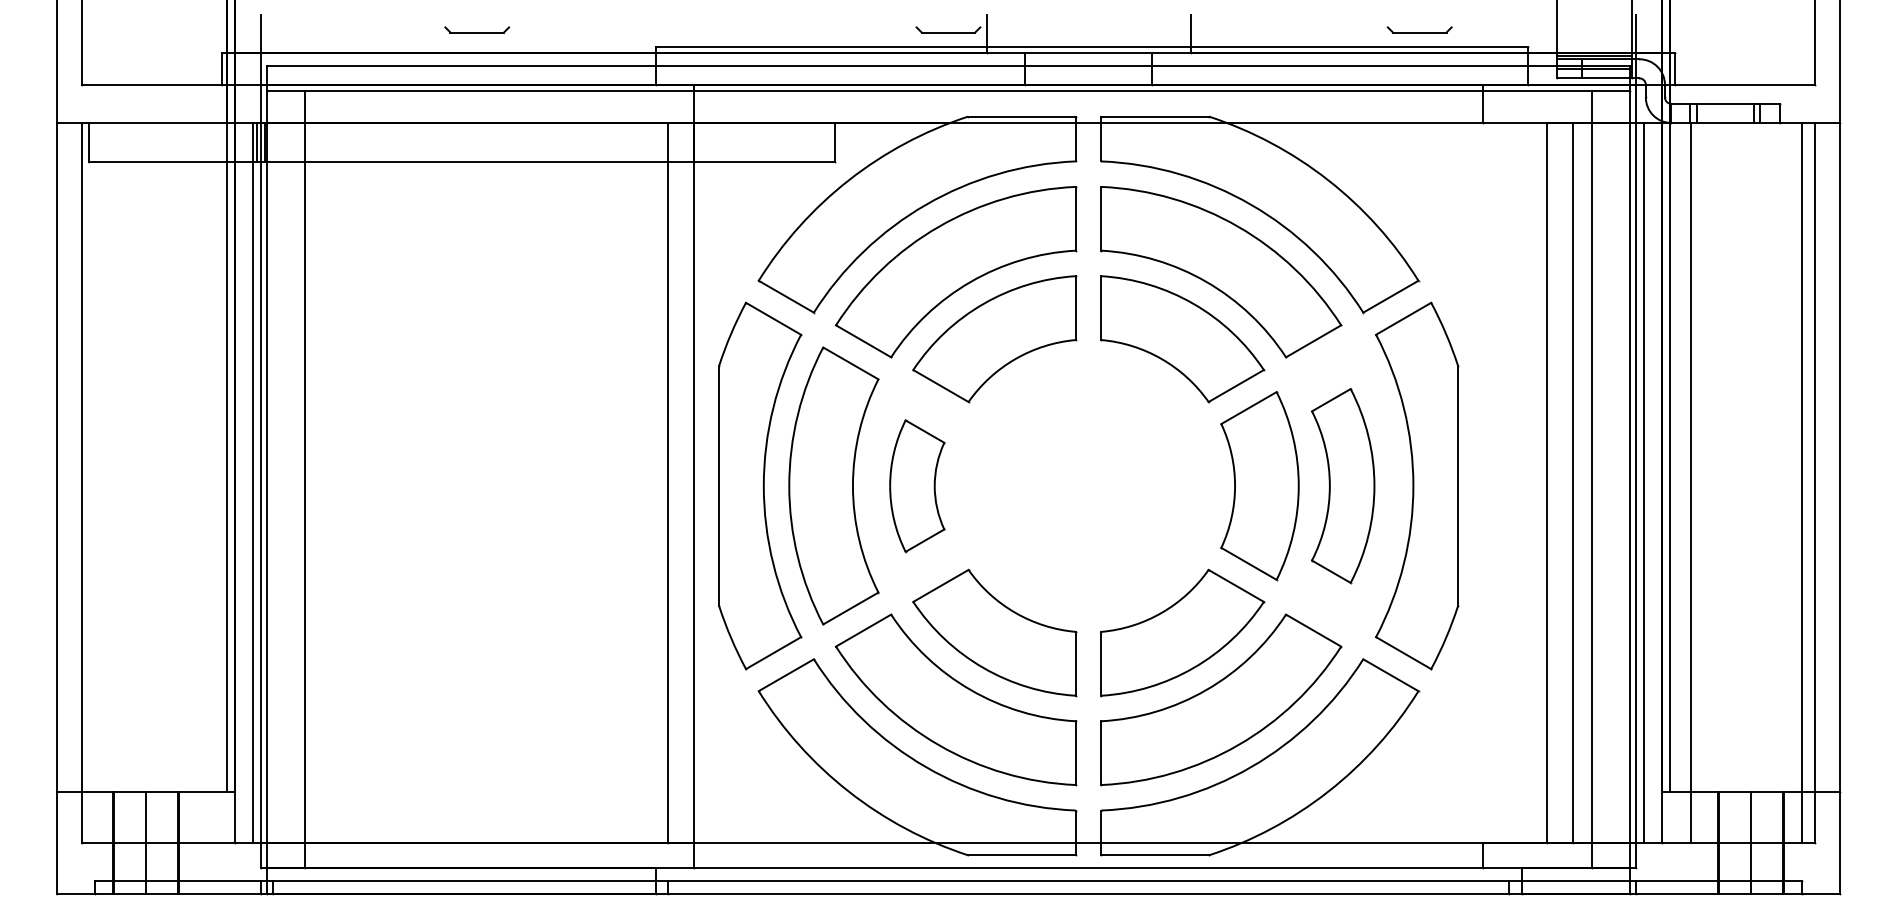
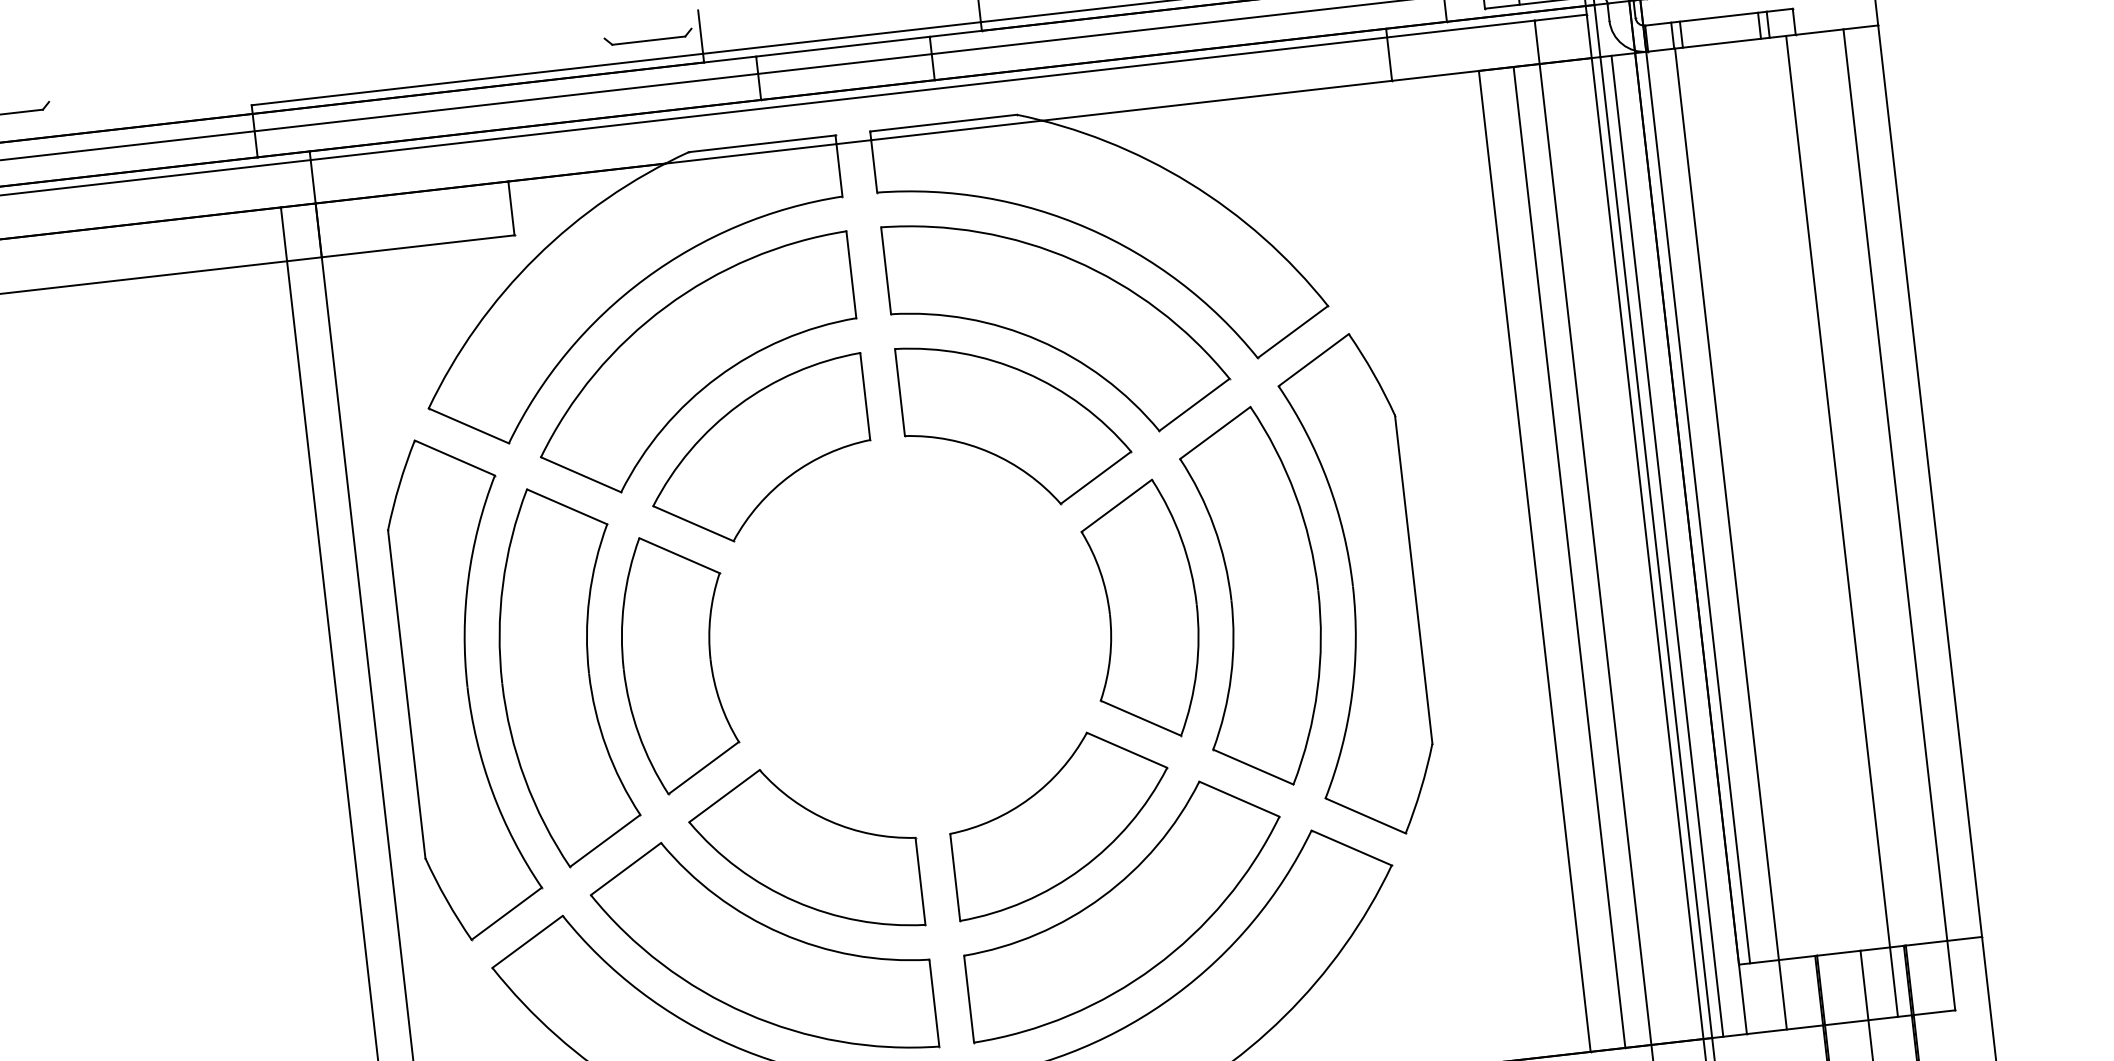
line: (1801, 482) -> (1841, 526), moved
part: (1342, 485) -> (1256, 596), size x1.43
part: (917, 486) -> (677, 664), size x1.43

